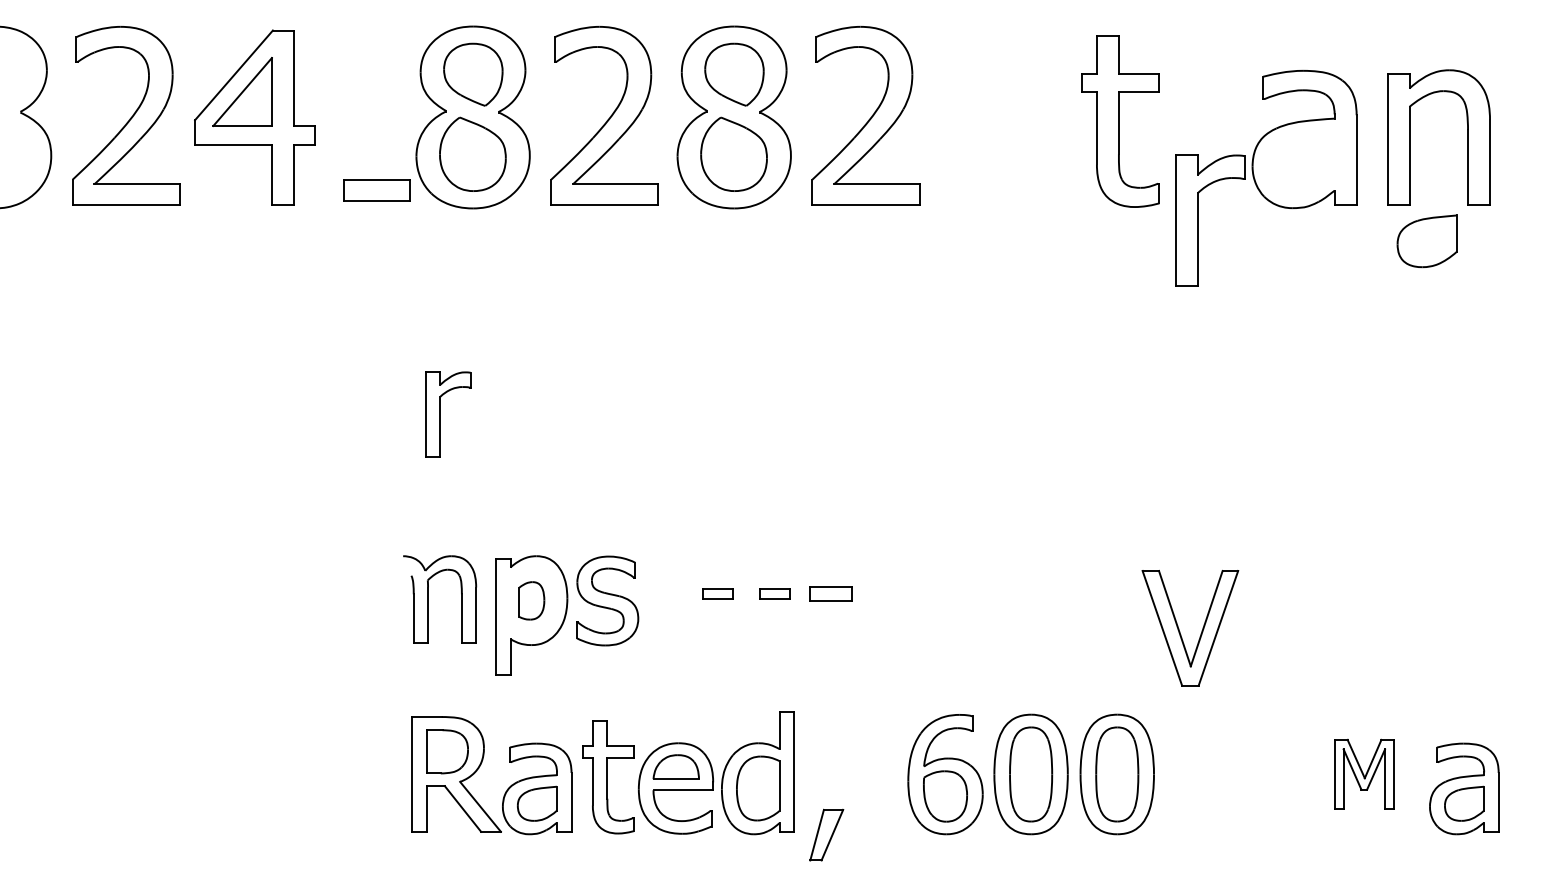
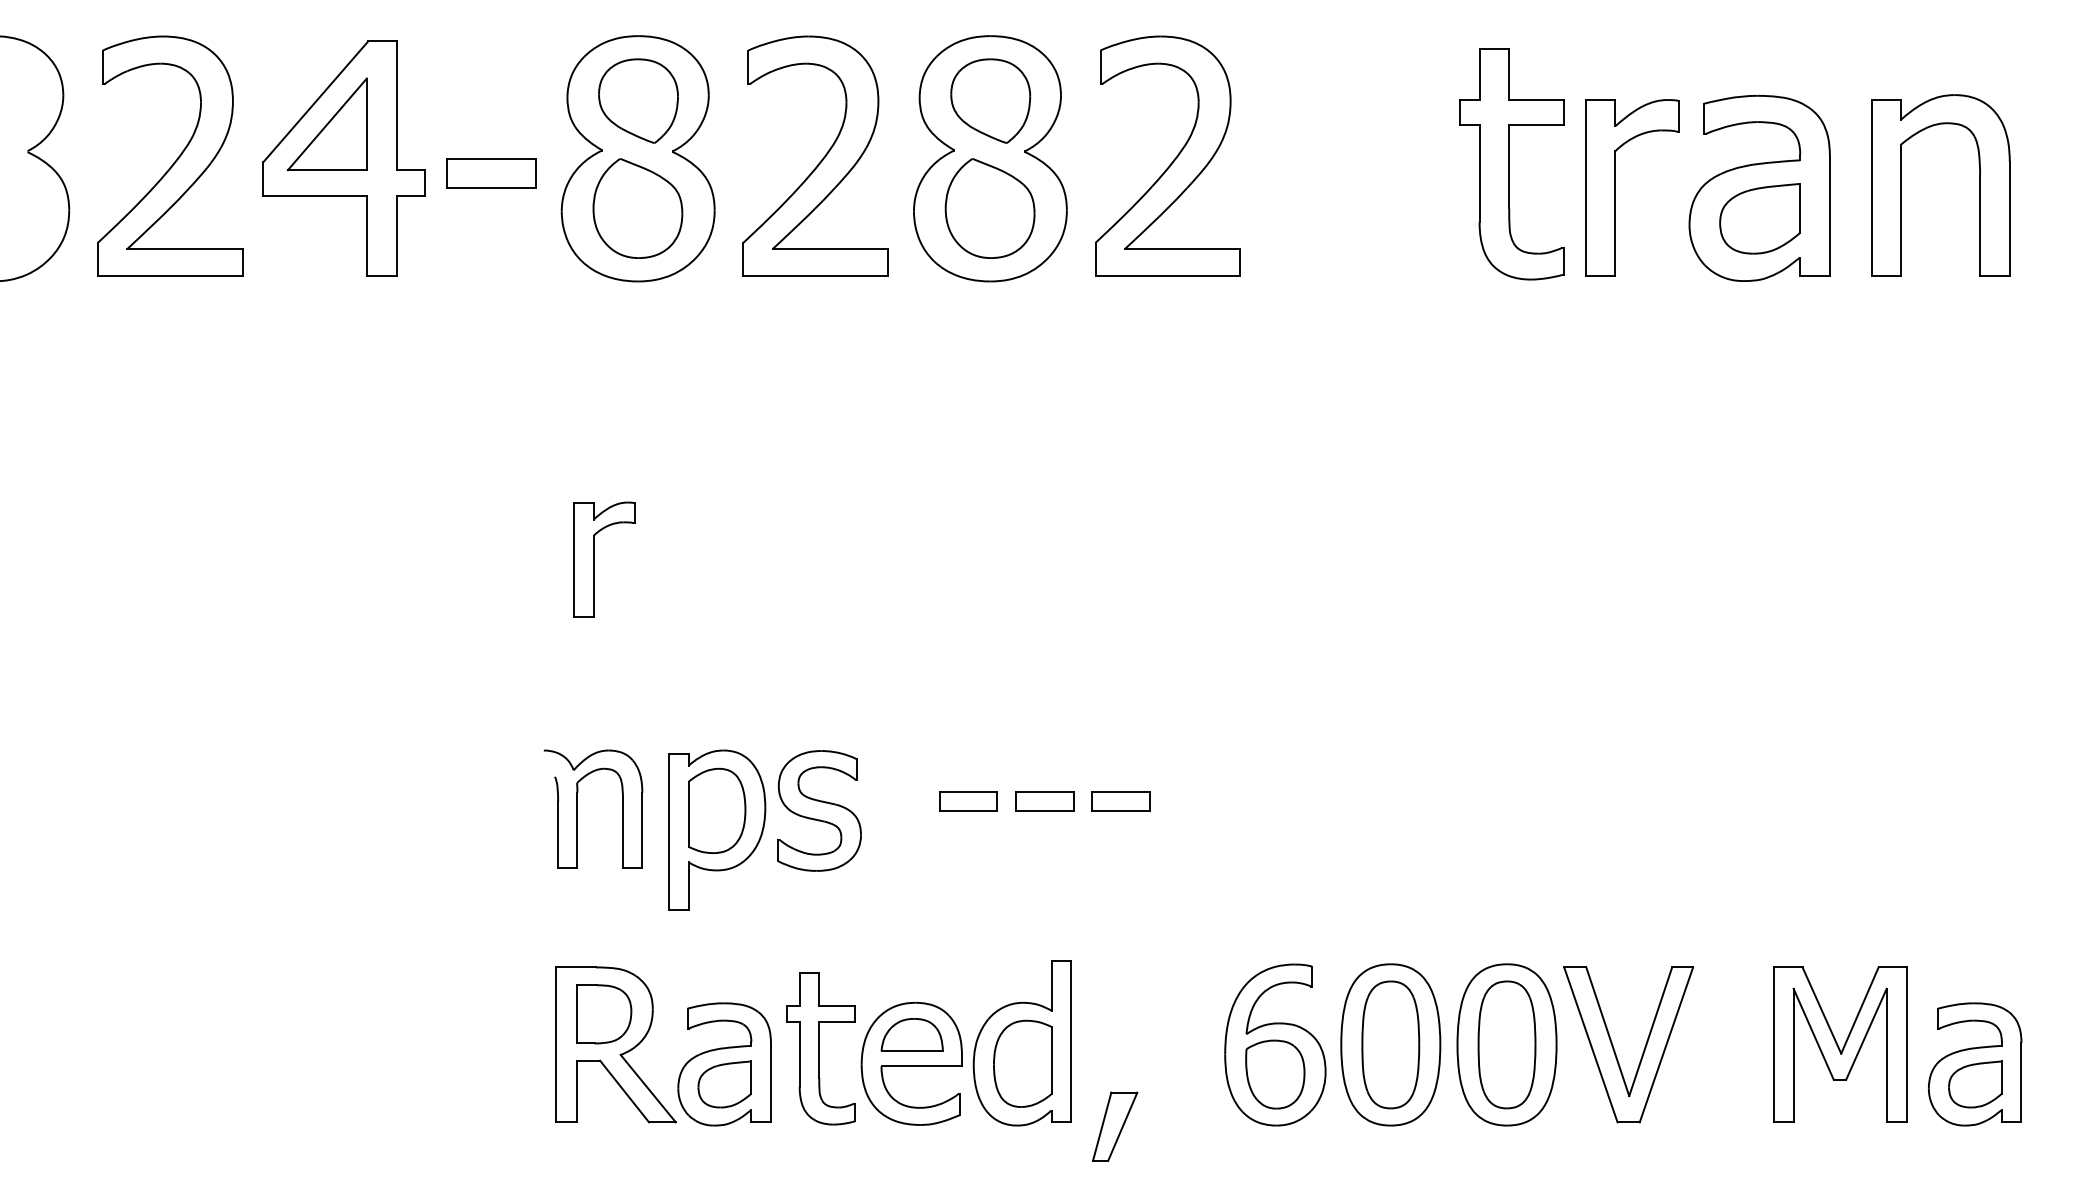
part: (376, 190) -> (491, 173), moved
part: (1197, 220) -> (1615, 187), moved
part: (1426, 241) -> (1759, 218), moved
part: (718, 594) -> (968, 801), size x1.43
part: (774, 594) -> (1044, 801), size x1.43
part: (531, 600) -> (717, 810), size x1.67
part: (1179, 631) -> (1614, 1048), moved
part: (1364, 774) -> (1840, 1044), size x1.67

